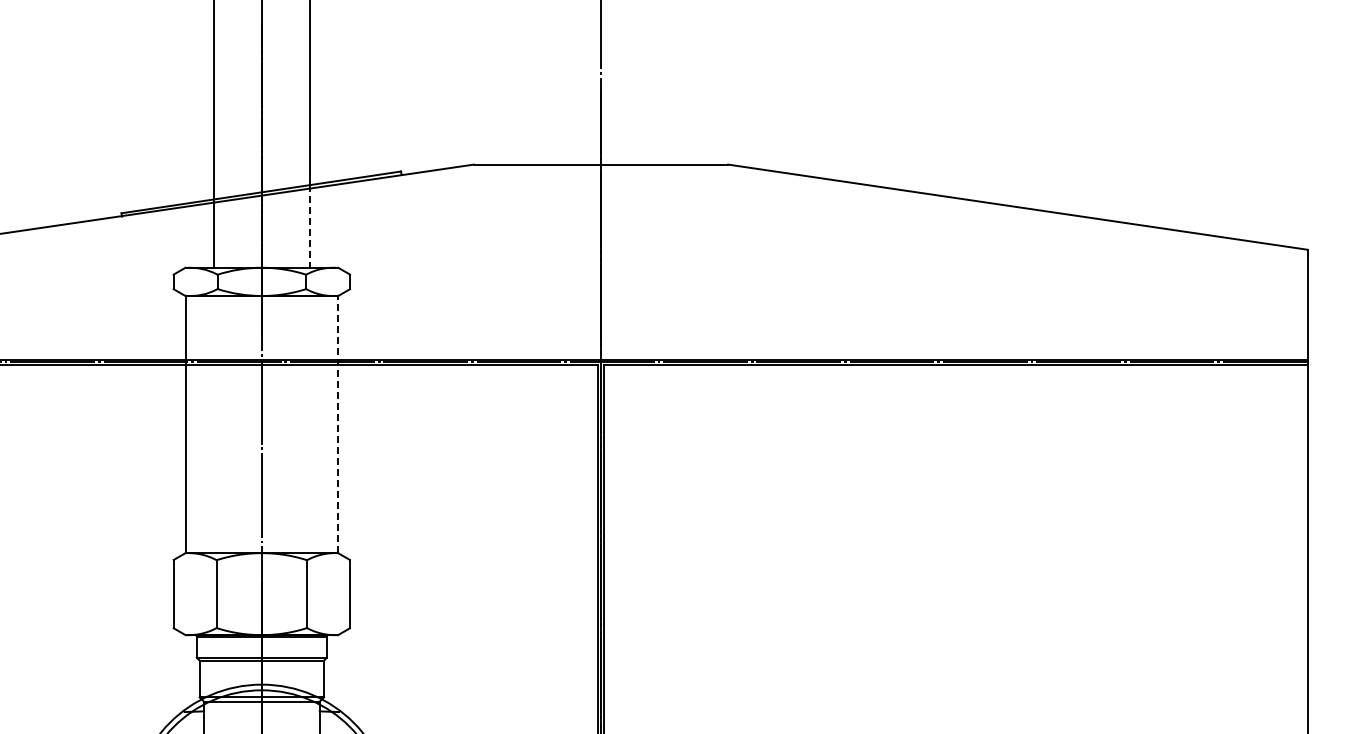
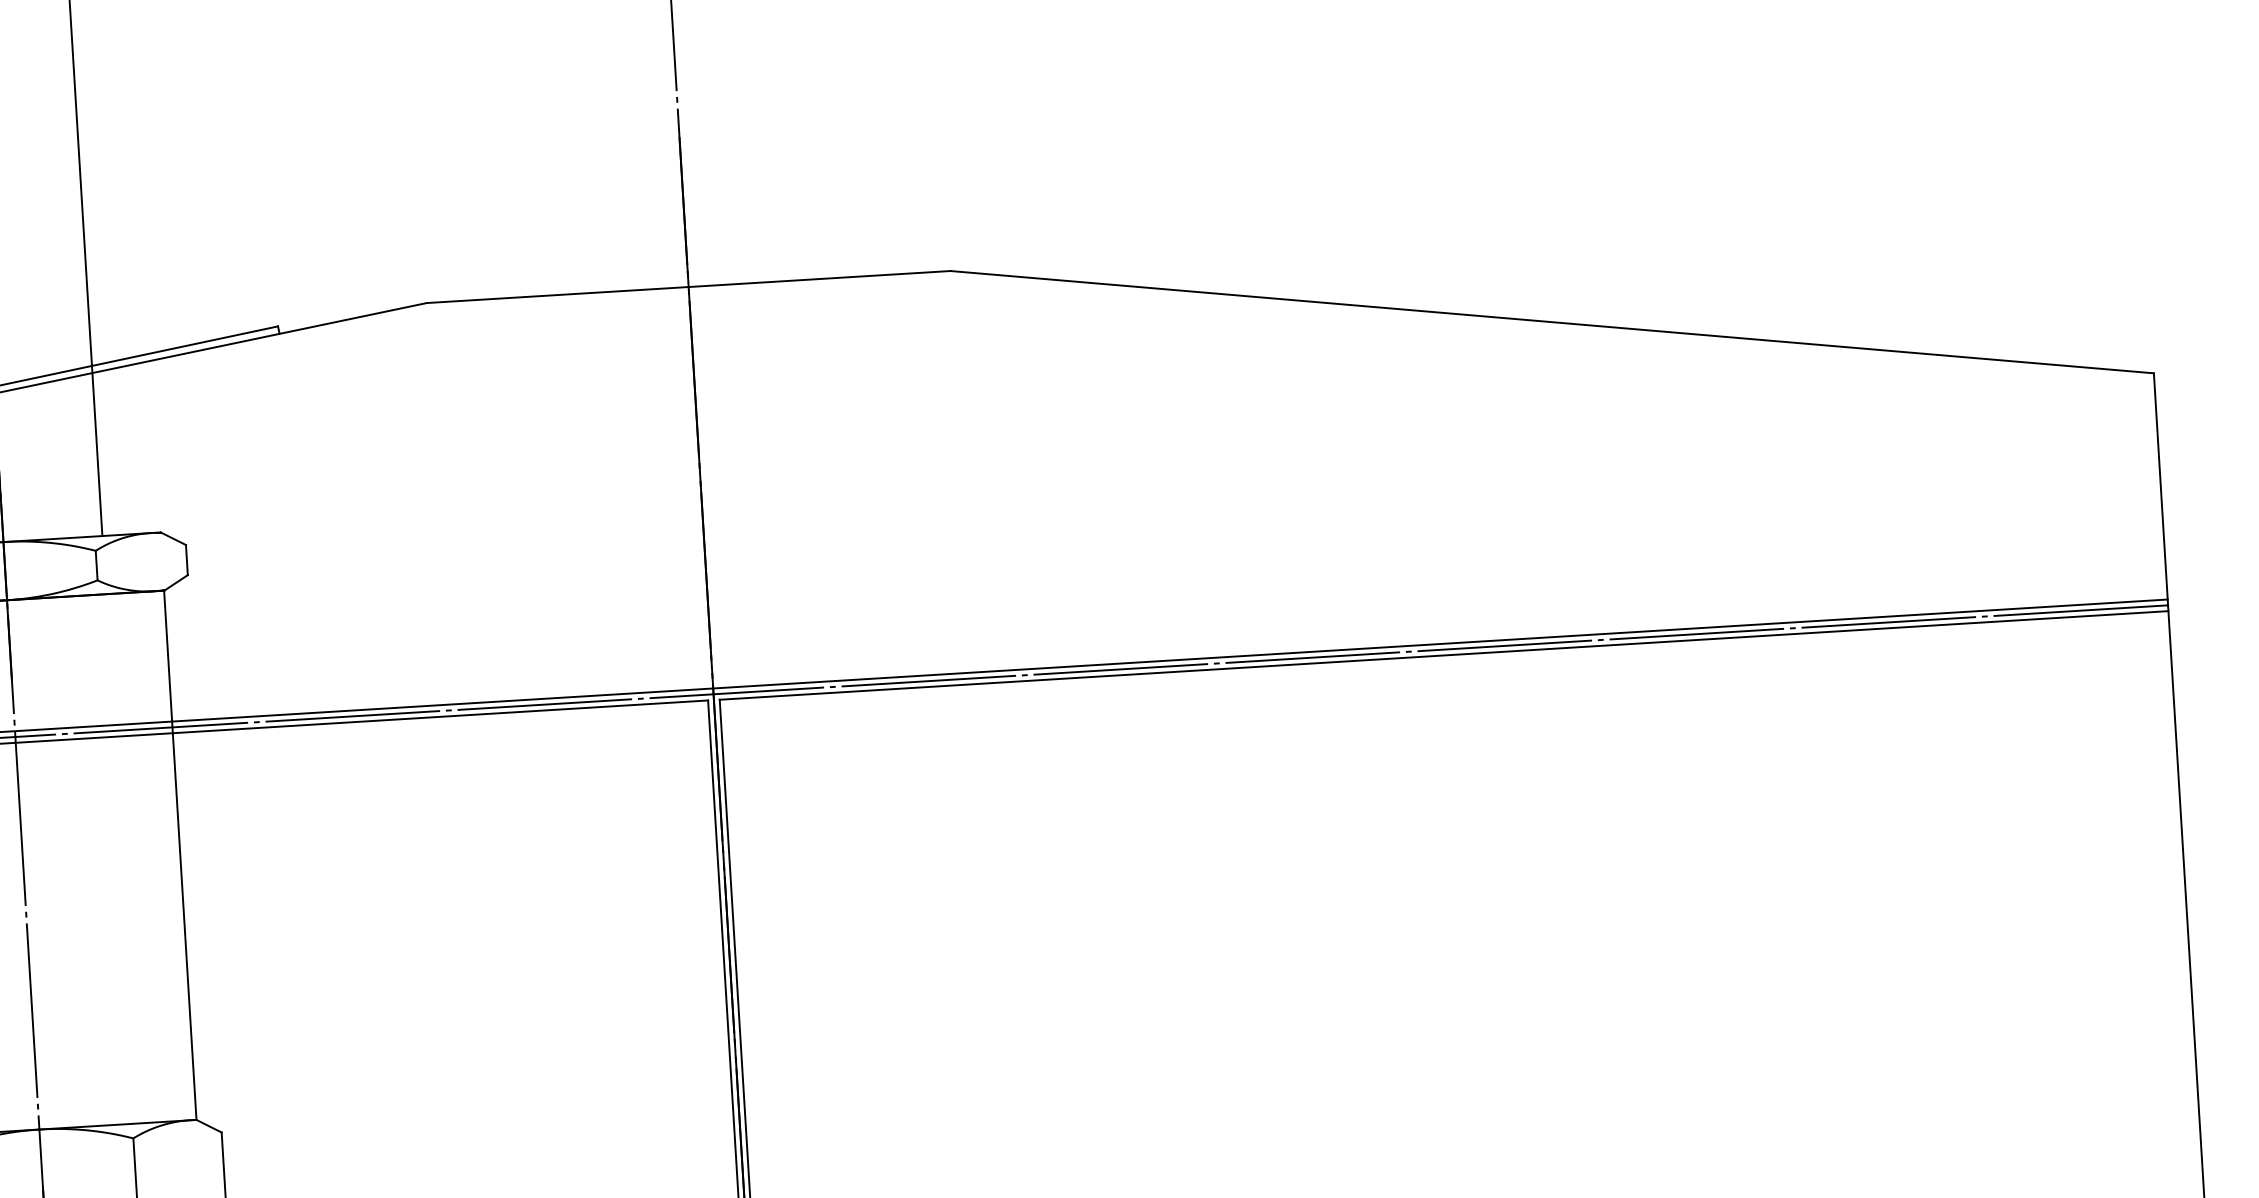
line: (309, 226) -> (96, 451), dashed -> solid
line: (338, 424) -> (181, 855), dashed -> solid

